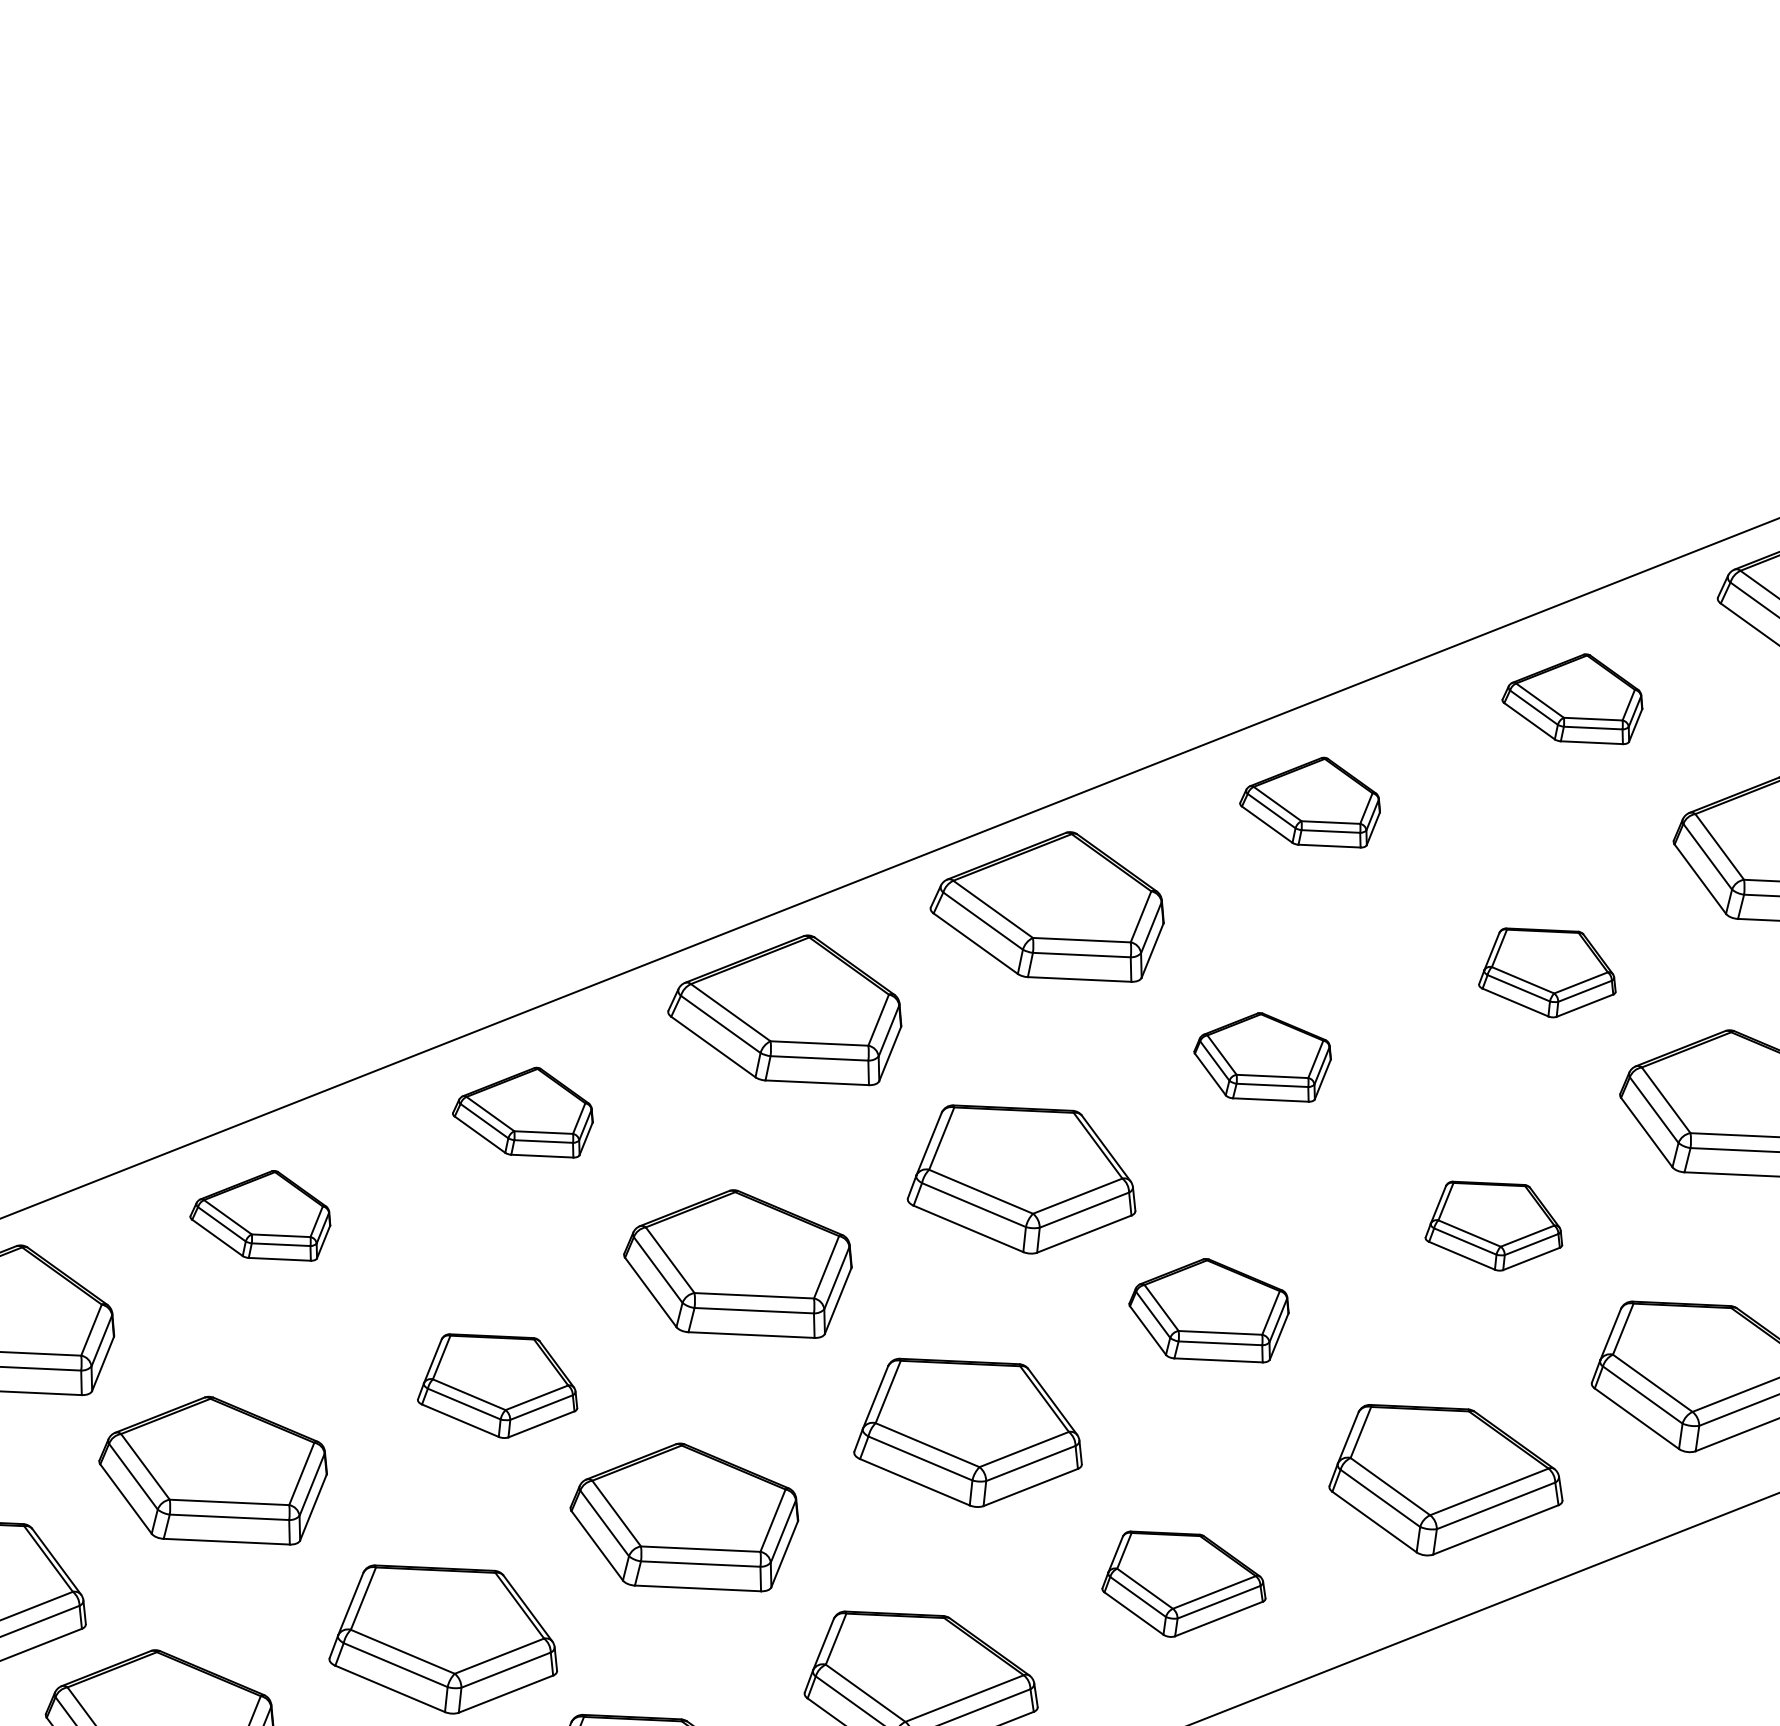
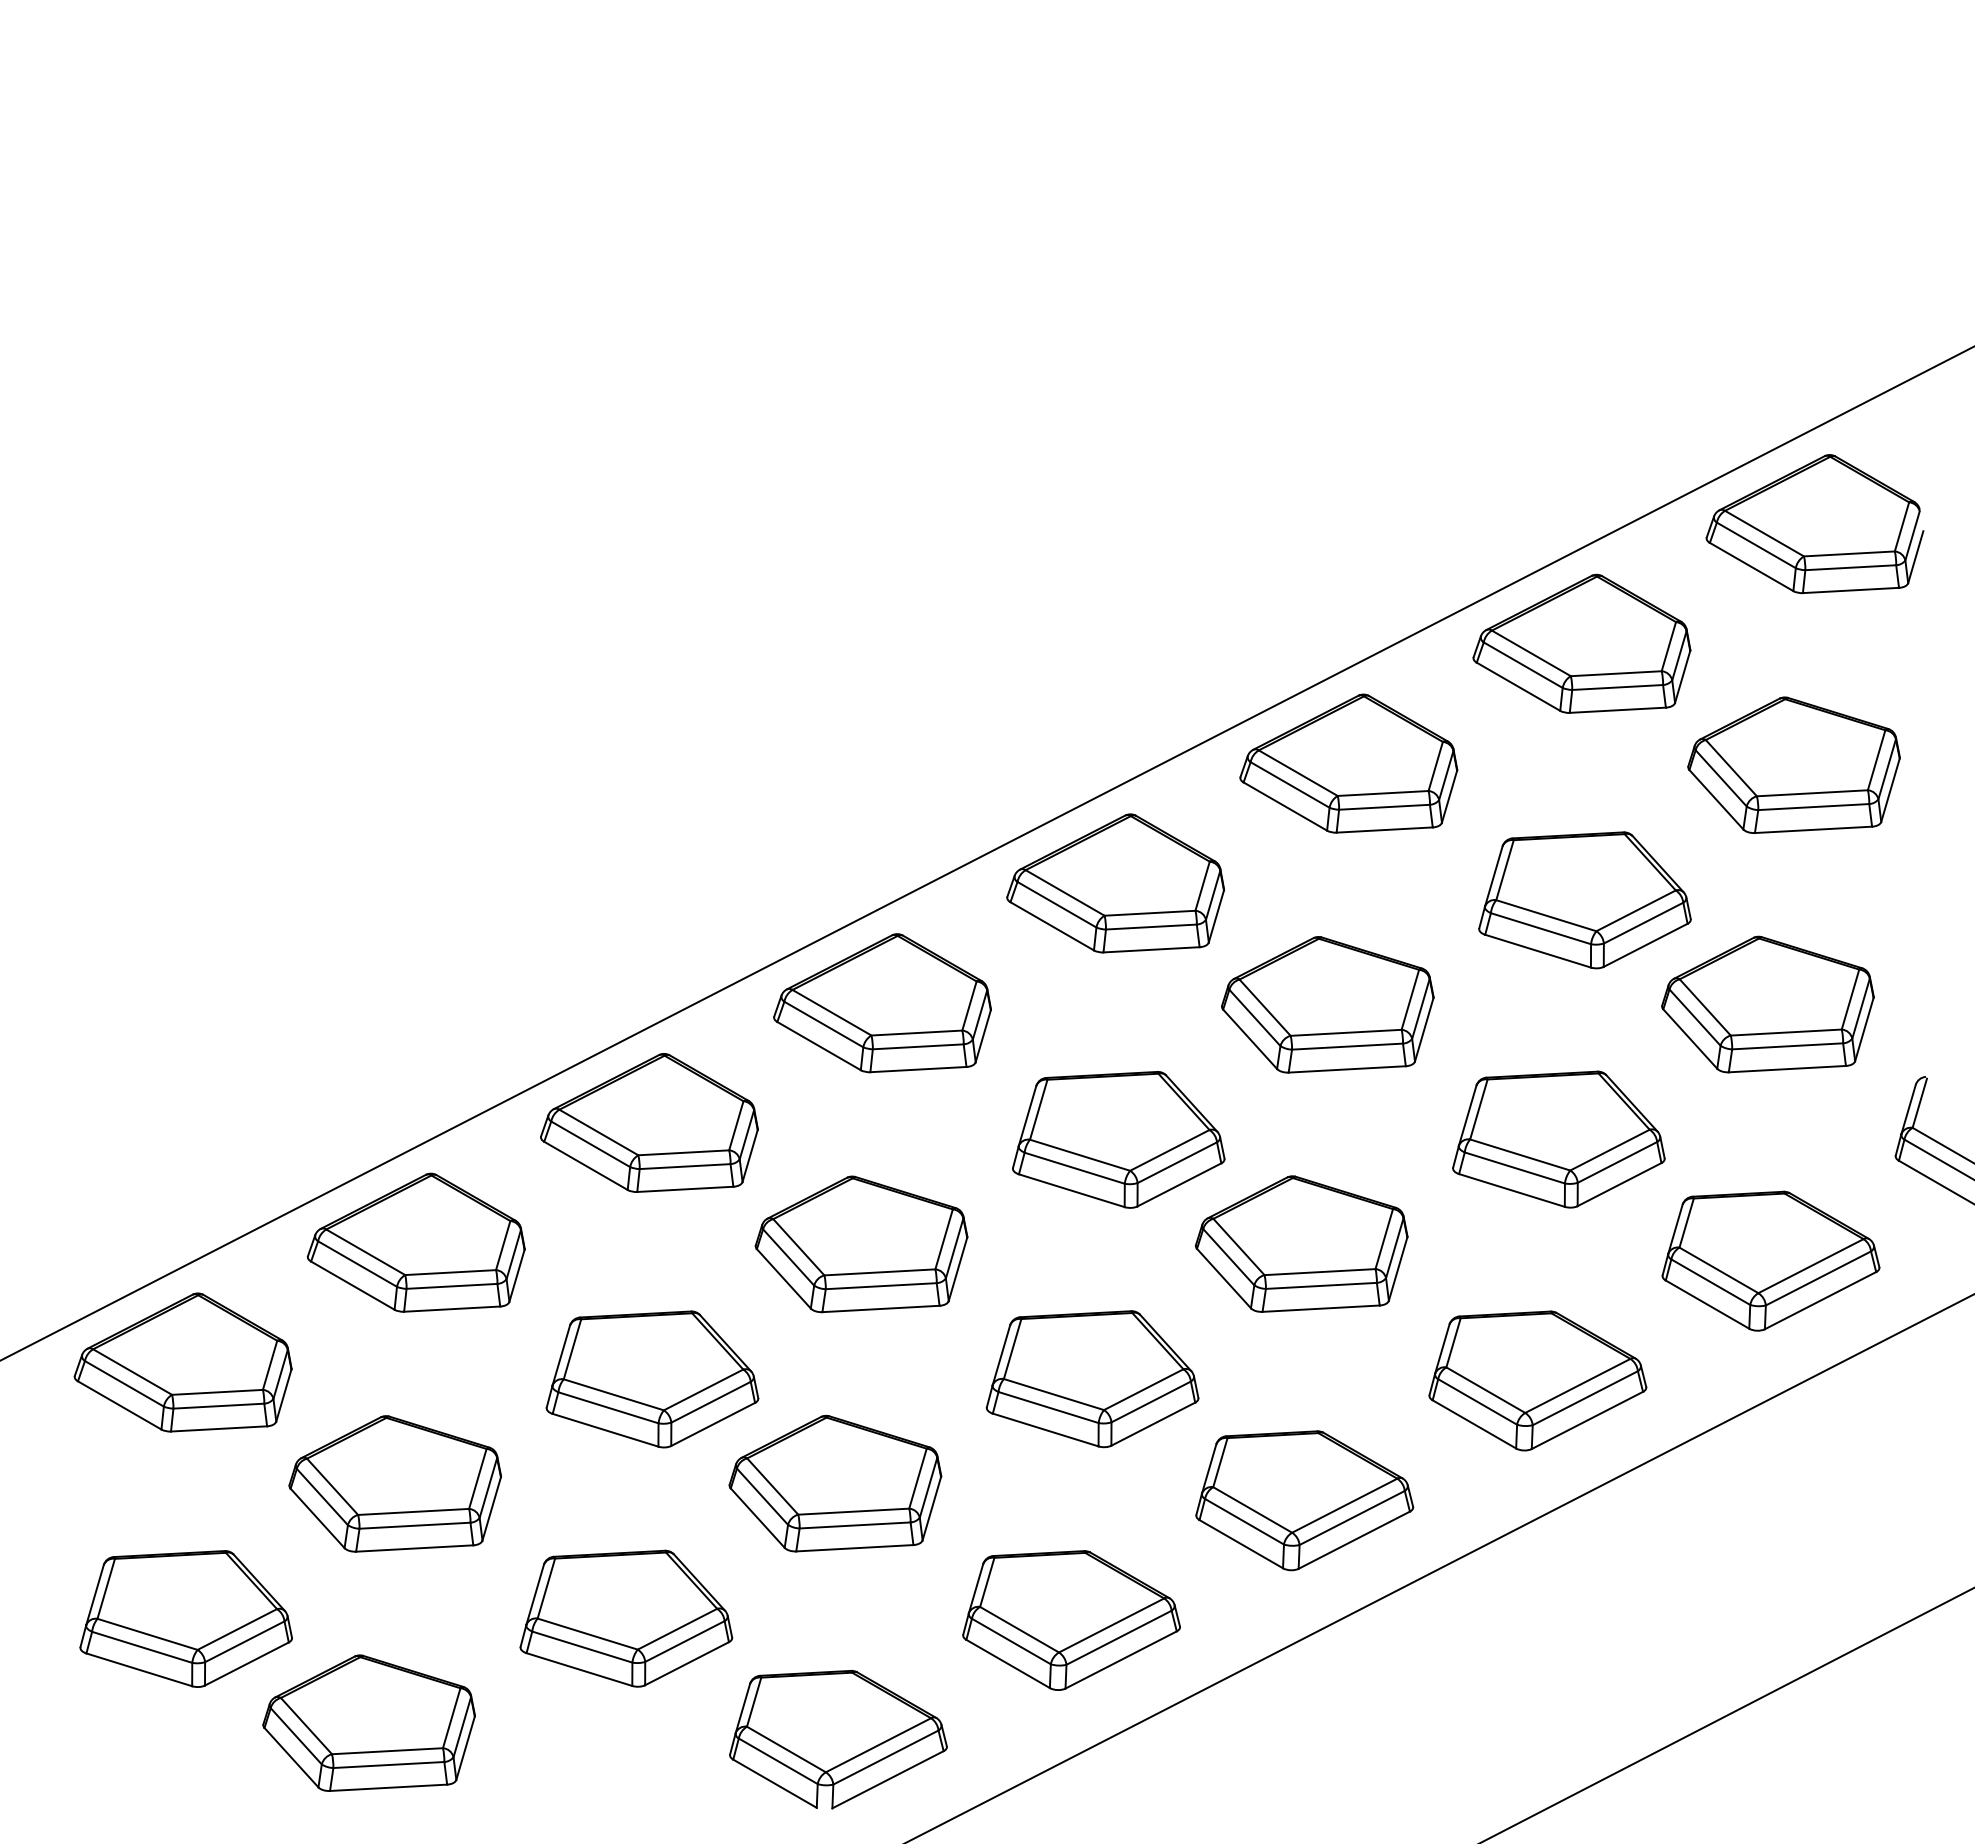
part: (1572, 697) -> (1581, 643), size x1.67
part: (1310, 801) -> (1348, 763), size x1.67
part: (1548, 972) -> (1584, 900), size x1.67
part: (1262, 1056) -> (1327, 1004), size x1.67
part: (523, 1110) -> (649, 1122), size x1.67
part: (260, 1214) -> (415, 1242), size x1.67
part: (1494, 1226) -> (1558, 1139), size x1.67
part: (1208, 1309) -> (1301, 1243), size x1.43
part: (499, 1386) -> (652, 1379), size x1.43
part: (1184, 1585) -> (1304, 1500), size x1.43

